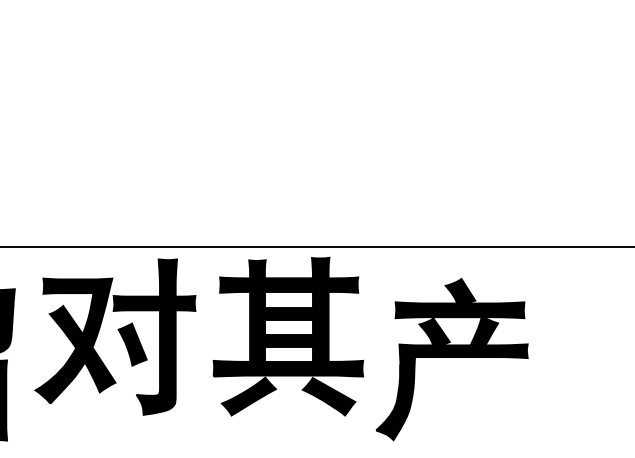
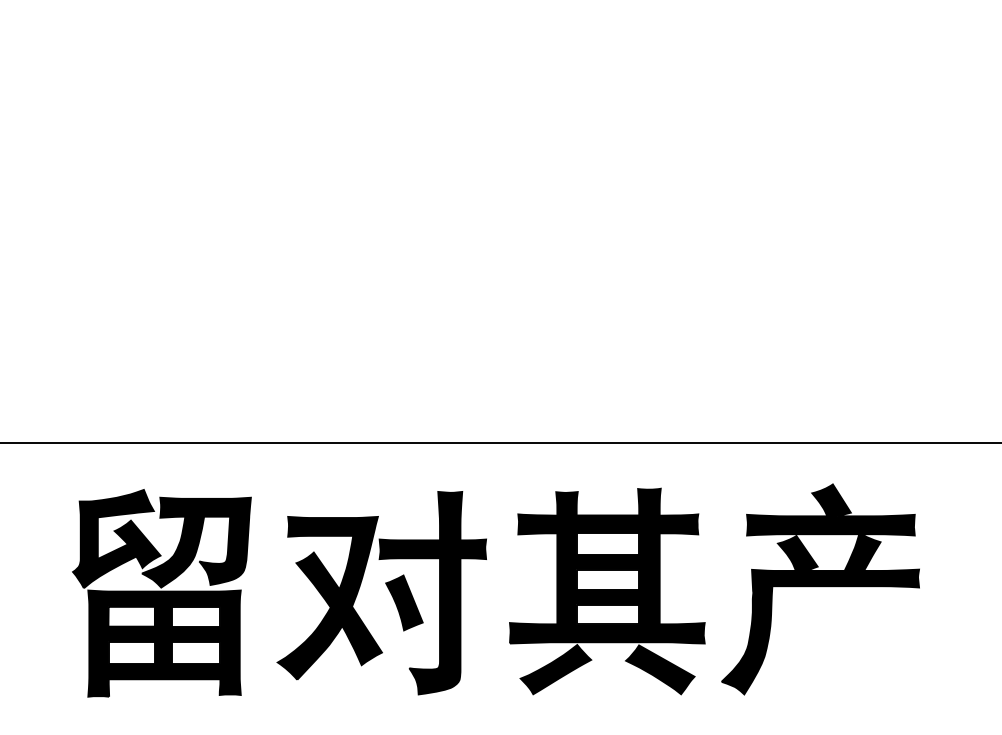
part: (120, 335) -> (388, 590), moved
part: (288, 336) -> (607, 591), moved

